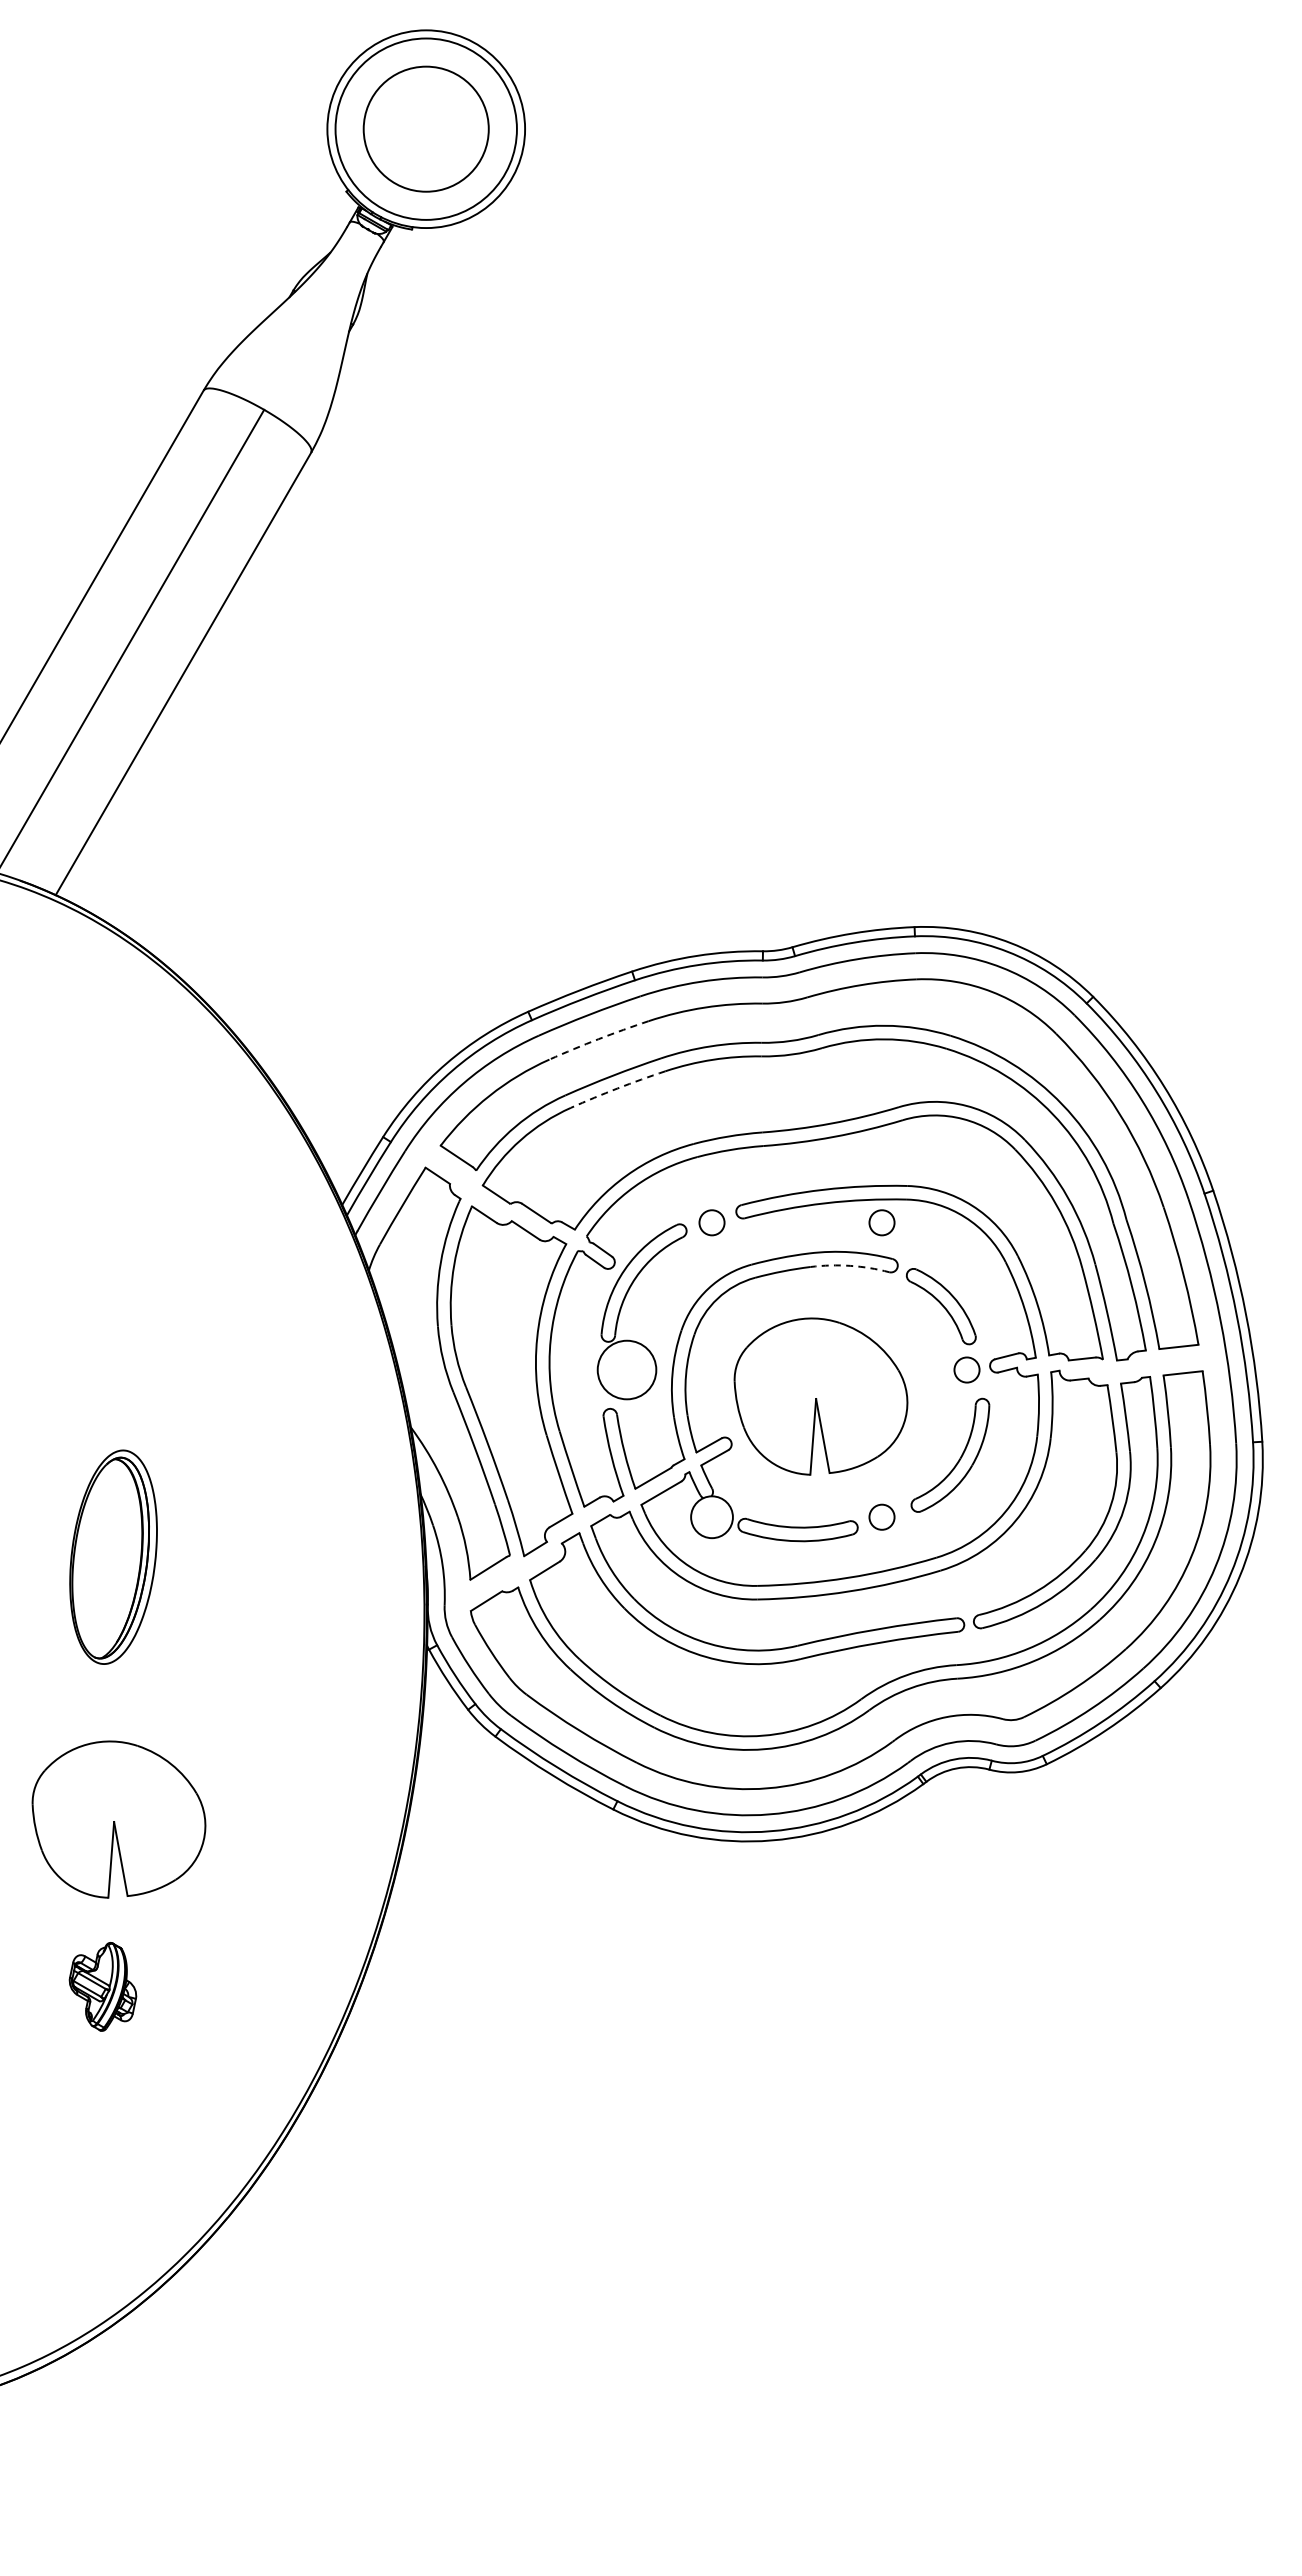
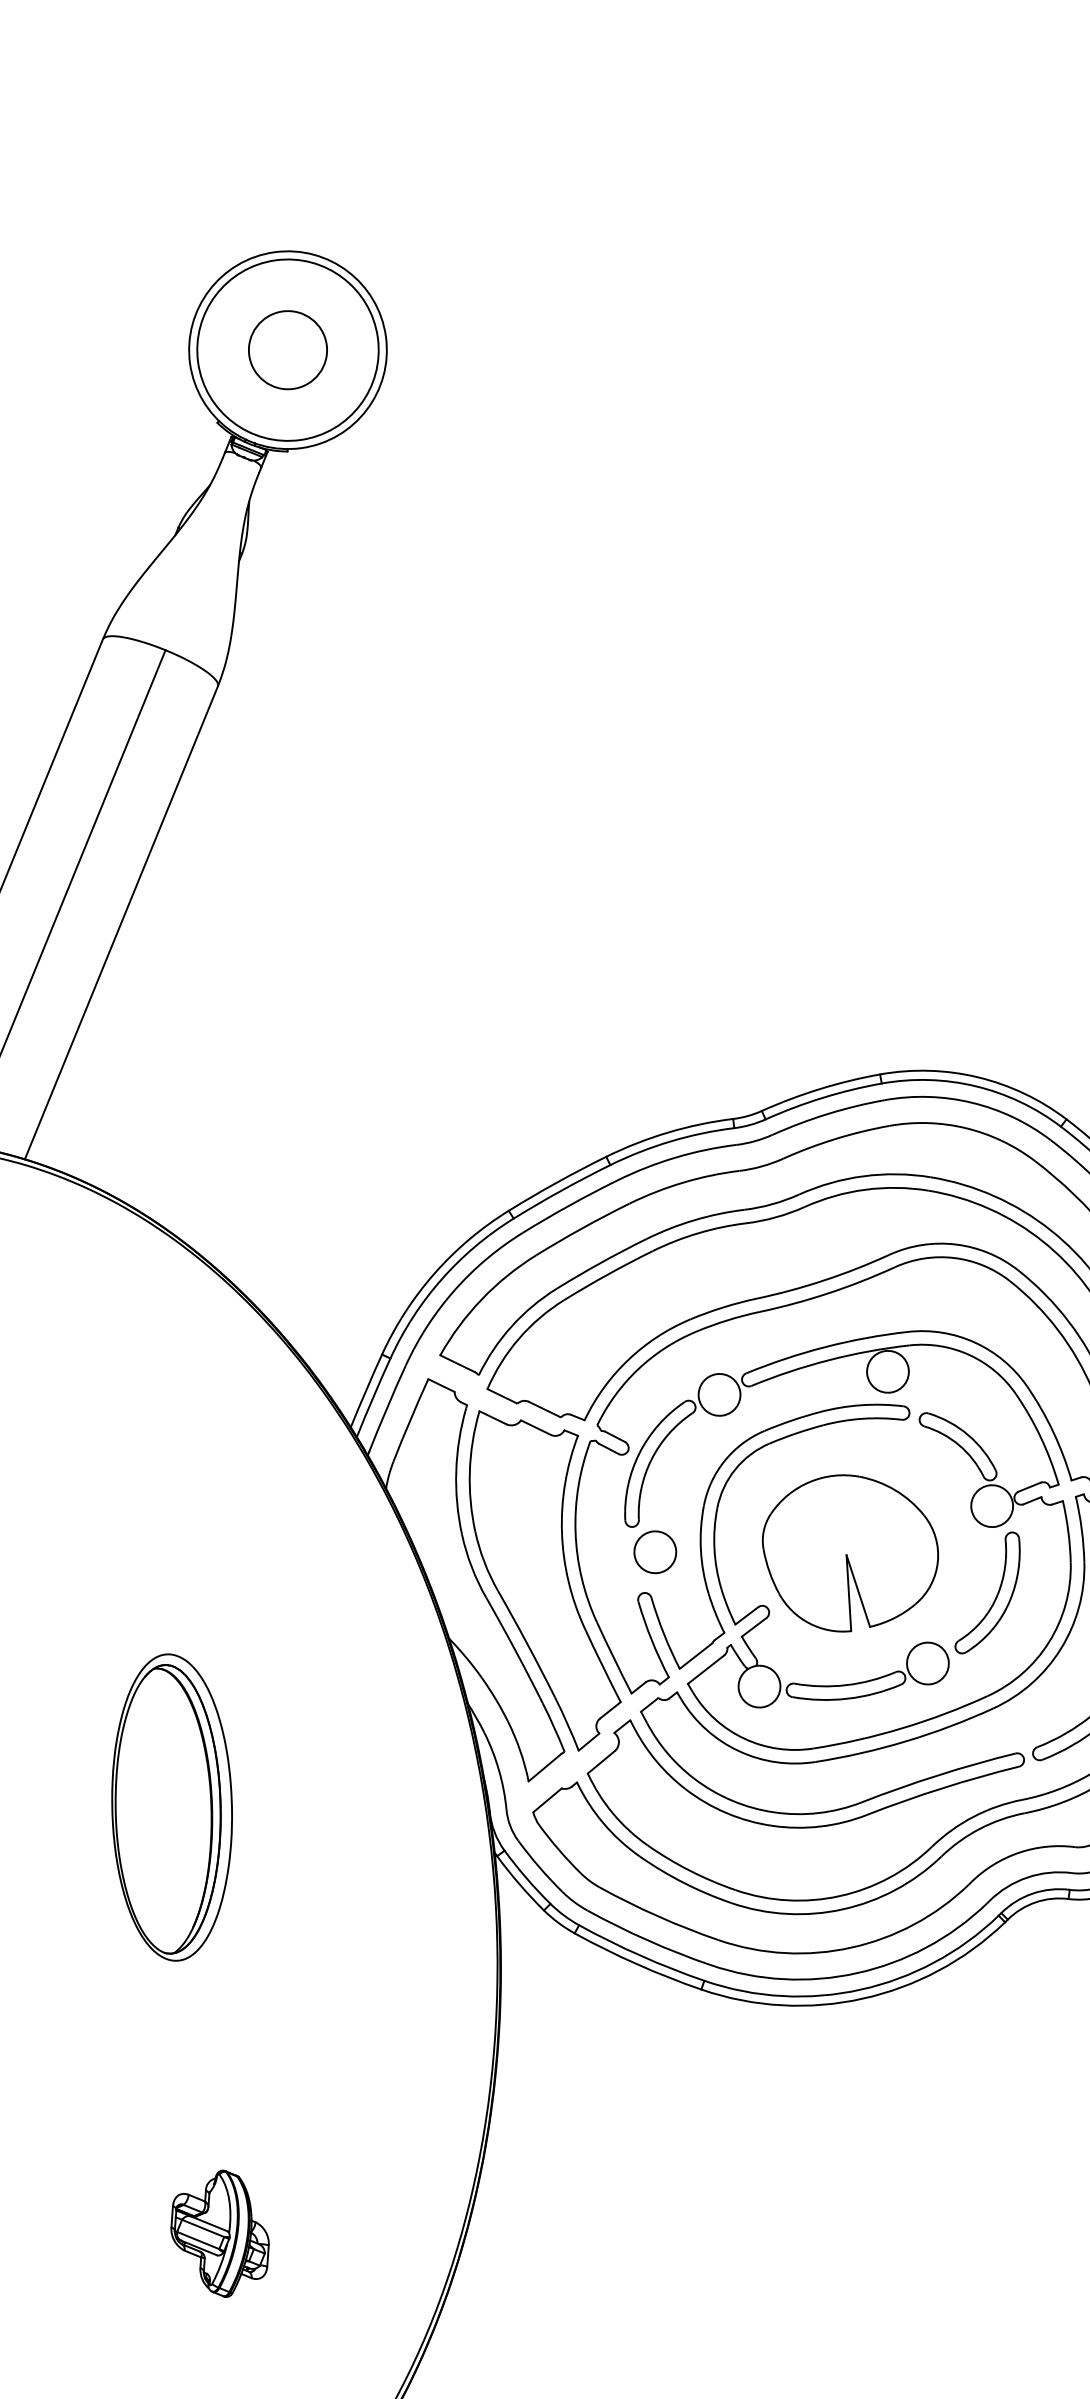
circle: (426, 129) -> (288, 350), size x0.62
arc: (598, 1039) -> (582, 1228), dashed -> solid
arc: (617, 1088) -> (607, 1274), dashed -> solid
circle: (711, 1222) -> (718, 1394), size x1.67
circle: (881, 1222) -> (887, 1371), size x1.67
arc: (850, 1265) -> (862, 1418), dashed -> solid
circle: (626, 1369) -> (654, 1551), size x0.71
circle: (966, 1369) -> (991, 1505), size x1.67
circle: (881, 1517) -> (927, 1663), size x1.67
part: (113, 1556) -> (171, 1806), size x1.43
part: (118, 1819) -> (212, 2066), removed
part: (102, 1986) -> (219, 2234), size x1.43

